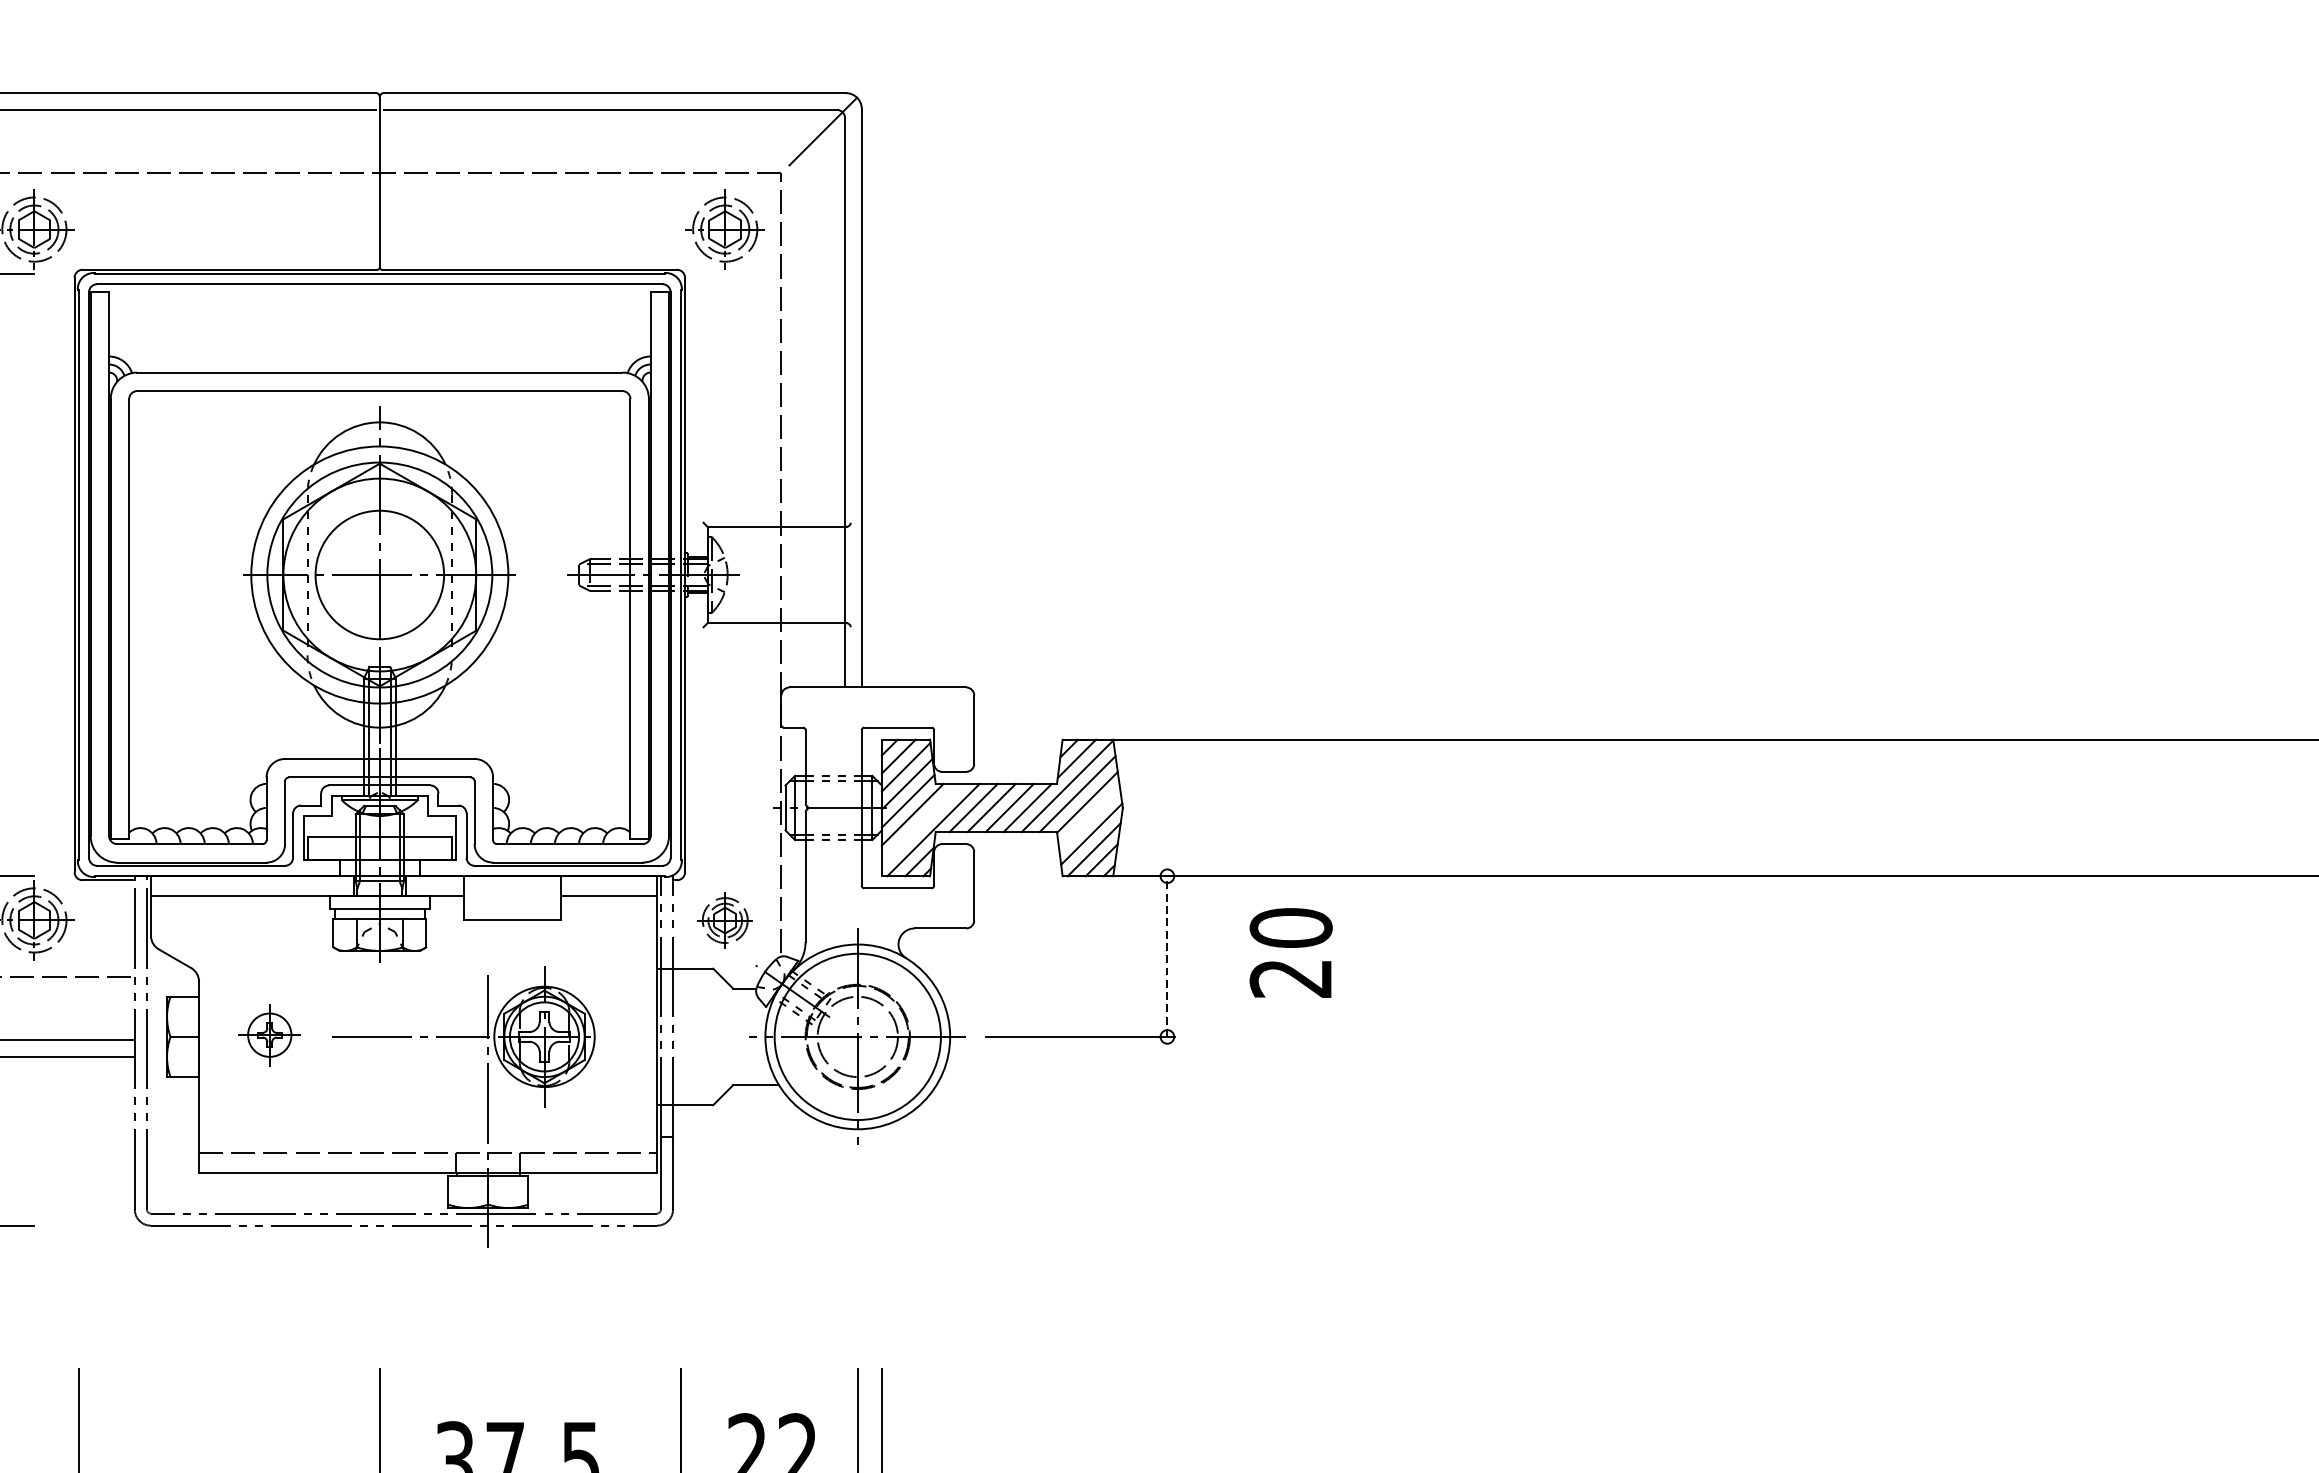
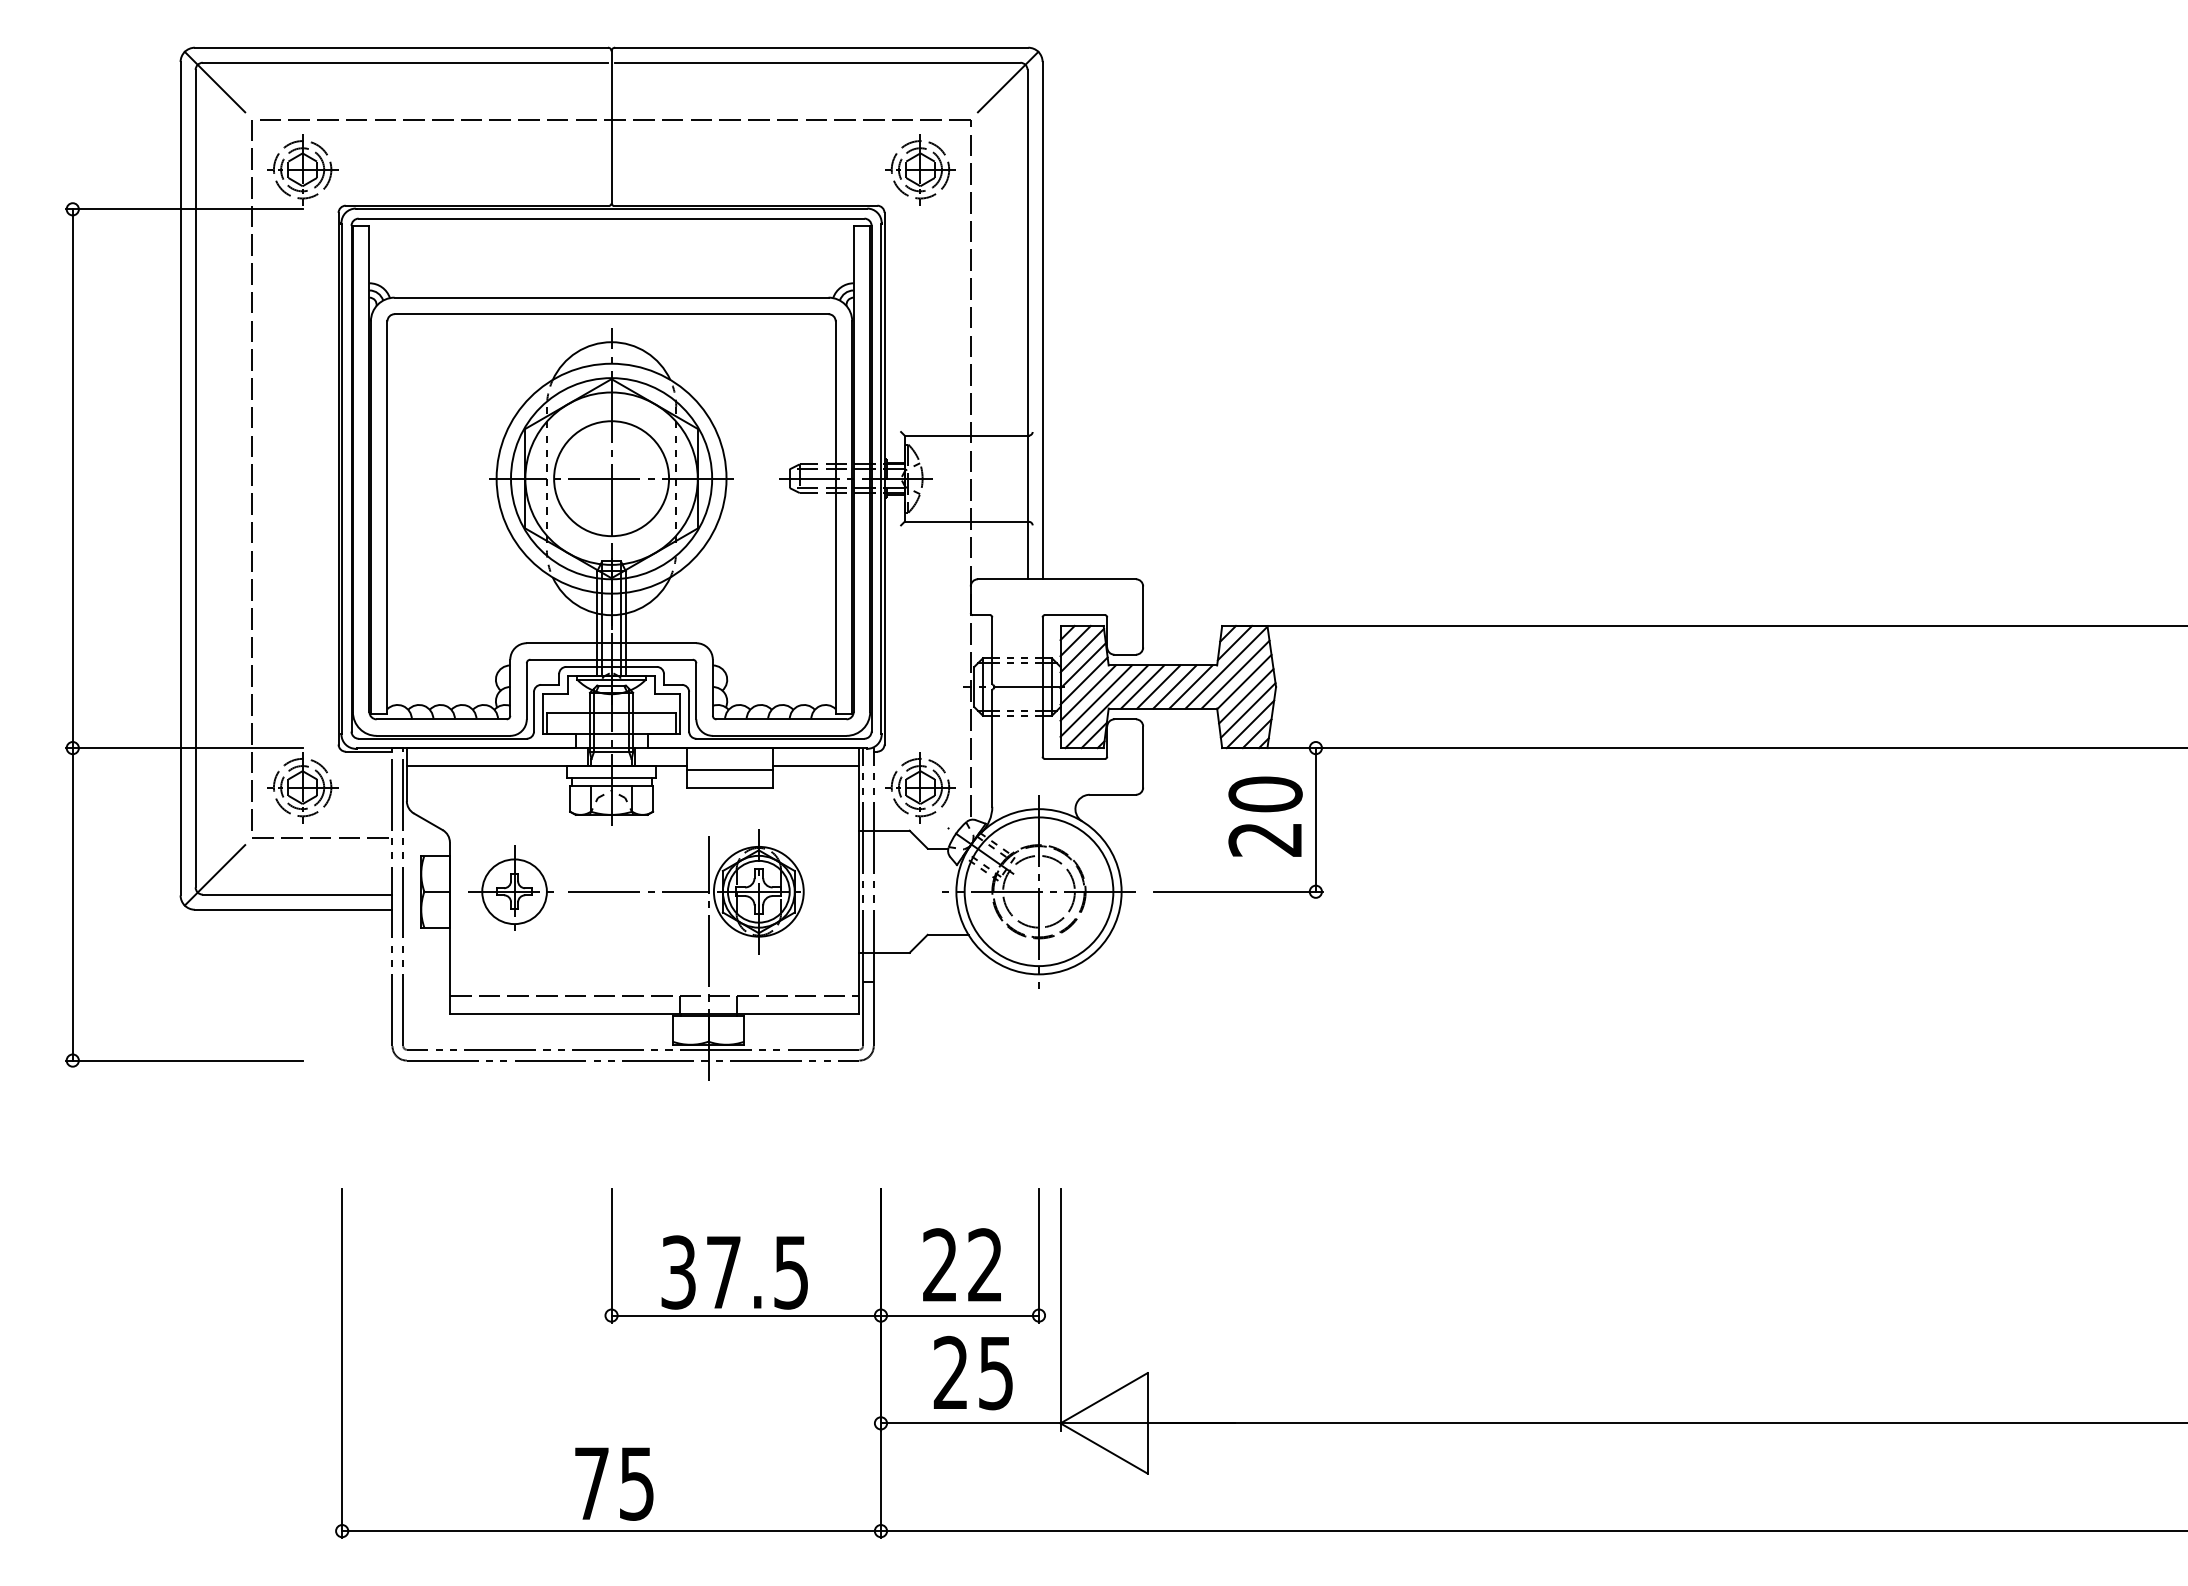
line: (1089, 818) -> (1246, 696), added
line: (920, 823) -> (1095, 700), added
line: (512, 900) -> (730, 769), added
part: (725, 920) -> (920, 787), size x1.43
text: (1291, 952) -> (1265, 816), moved
line: (1166, 956) -> (1315, 819), dashed -> solid
part: (266, 1032) -> (510, 887), size x1.67

